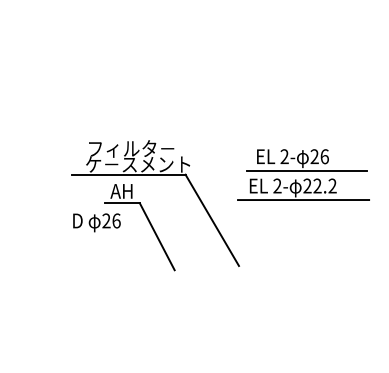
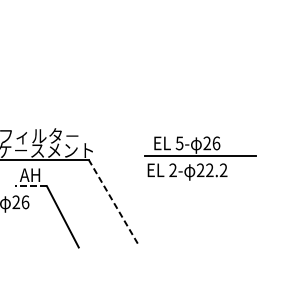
text: (284, 156) -> (179, 143), 2- -> 5-
line: (303, 200) -> (196, 183), removed
line: (121, 203) -> (30, 186), solid -> dashed
line: (212, 220) -> (113, 201), solid -> dashed

